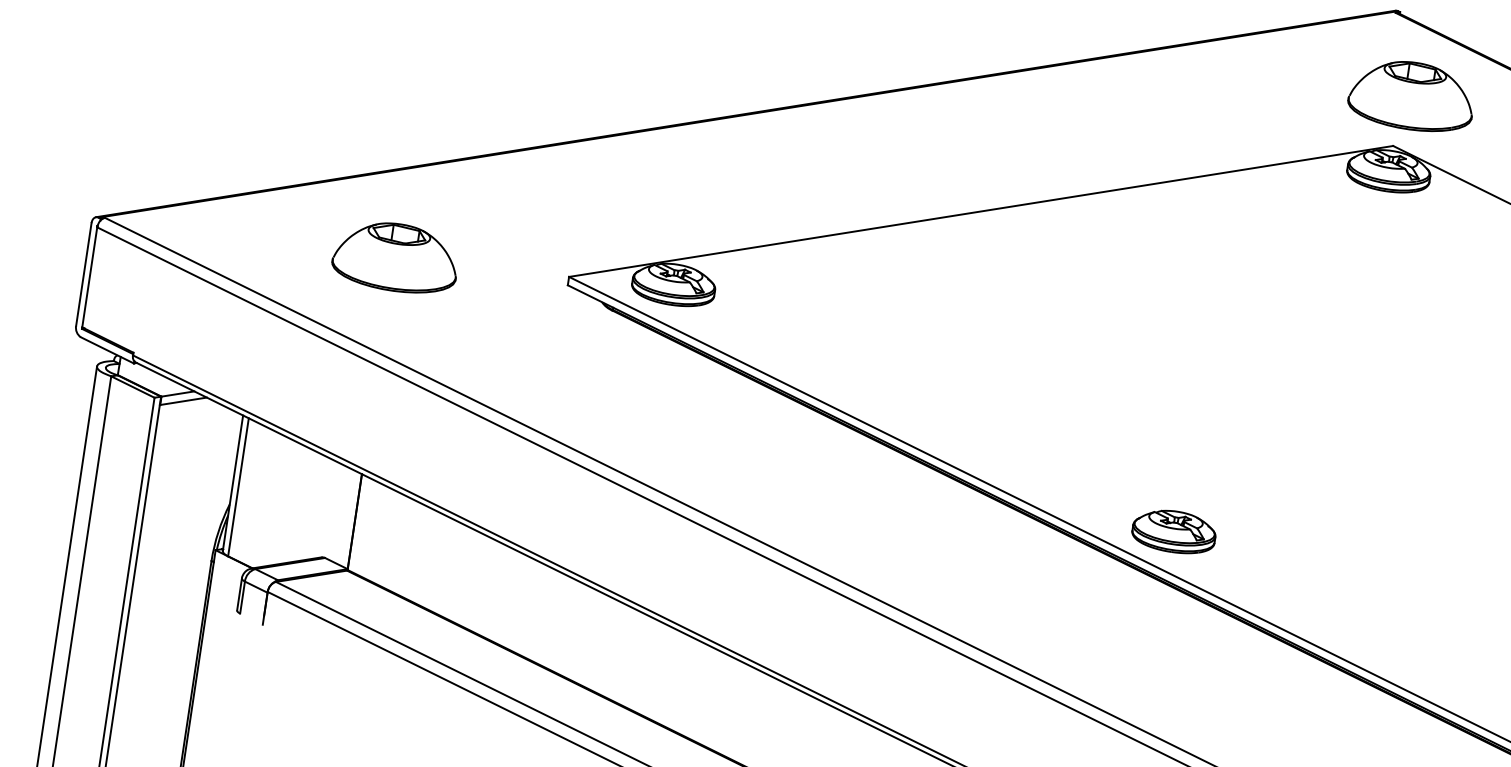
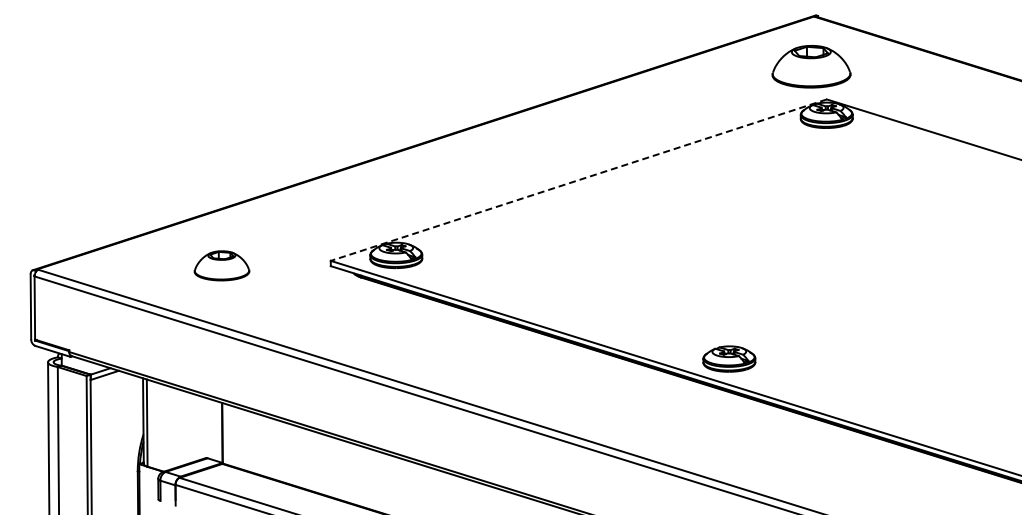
part: (1411, 95) -> (811, 66), moved
line: (980, 211) -> (578, 180), solid -> dashed
part: (395, 256) -> (221, 265), size x0.7

